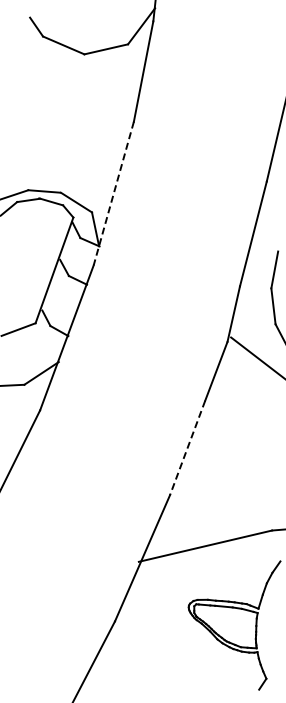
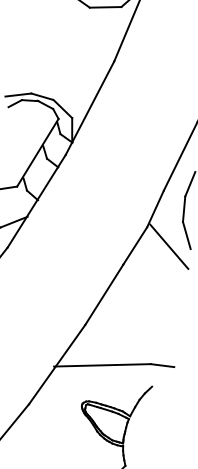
line: (113, 193) -> (89, 108), dashed -> solid
line: (187, 448) -> (104, 295), dashed -> solid

